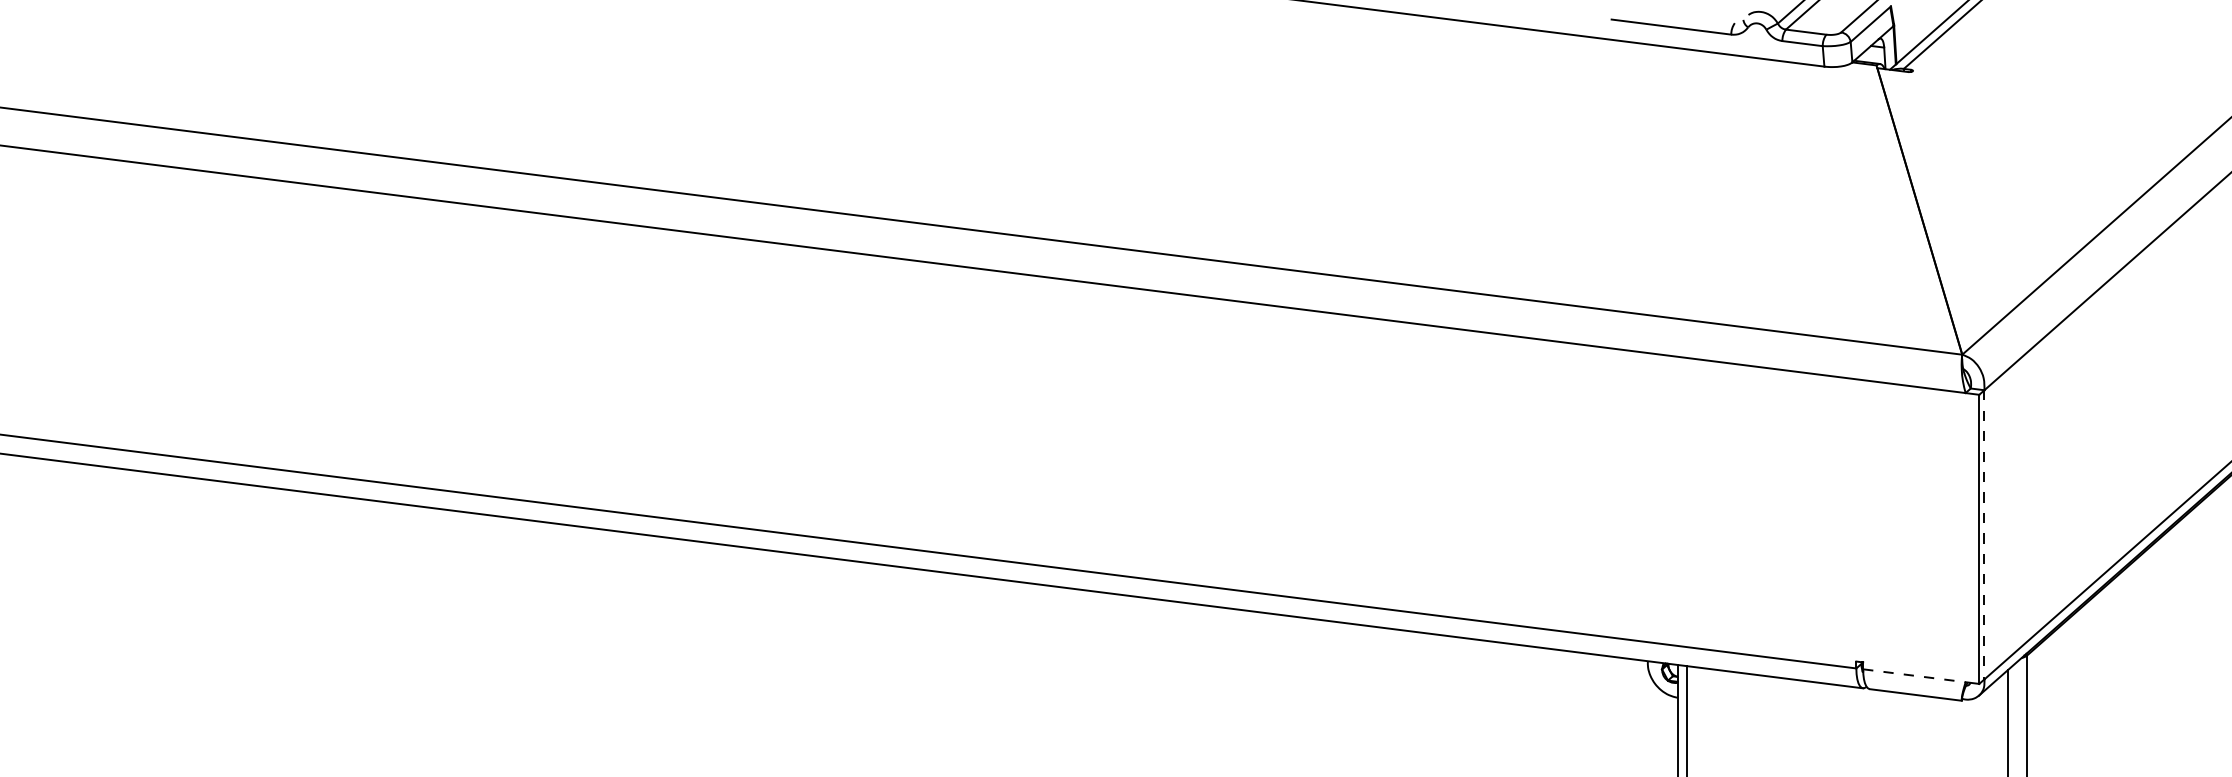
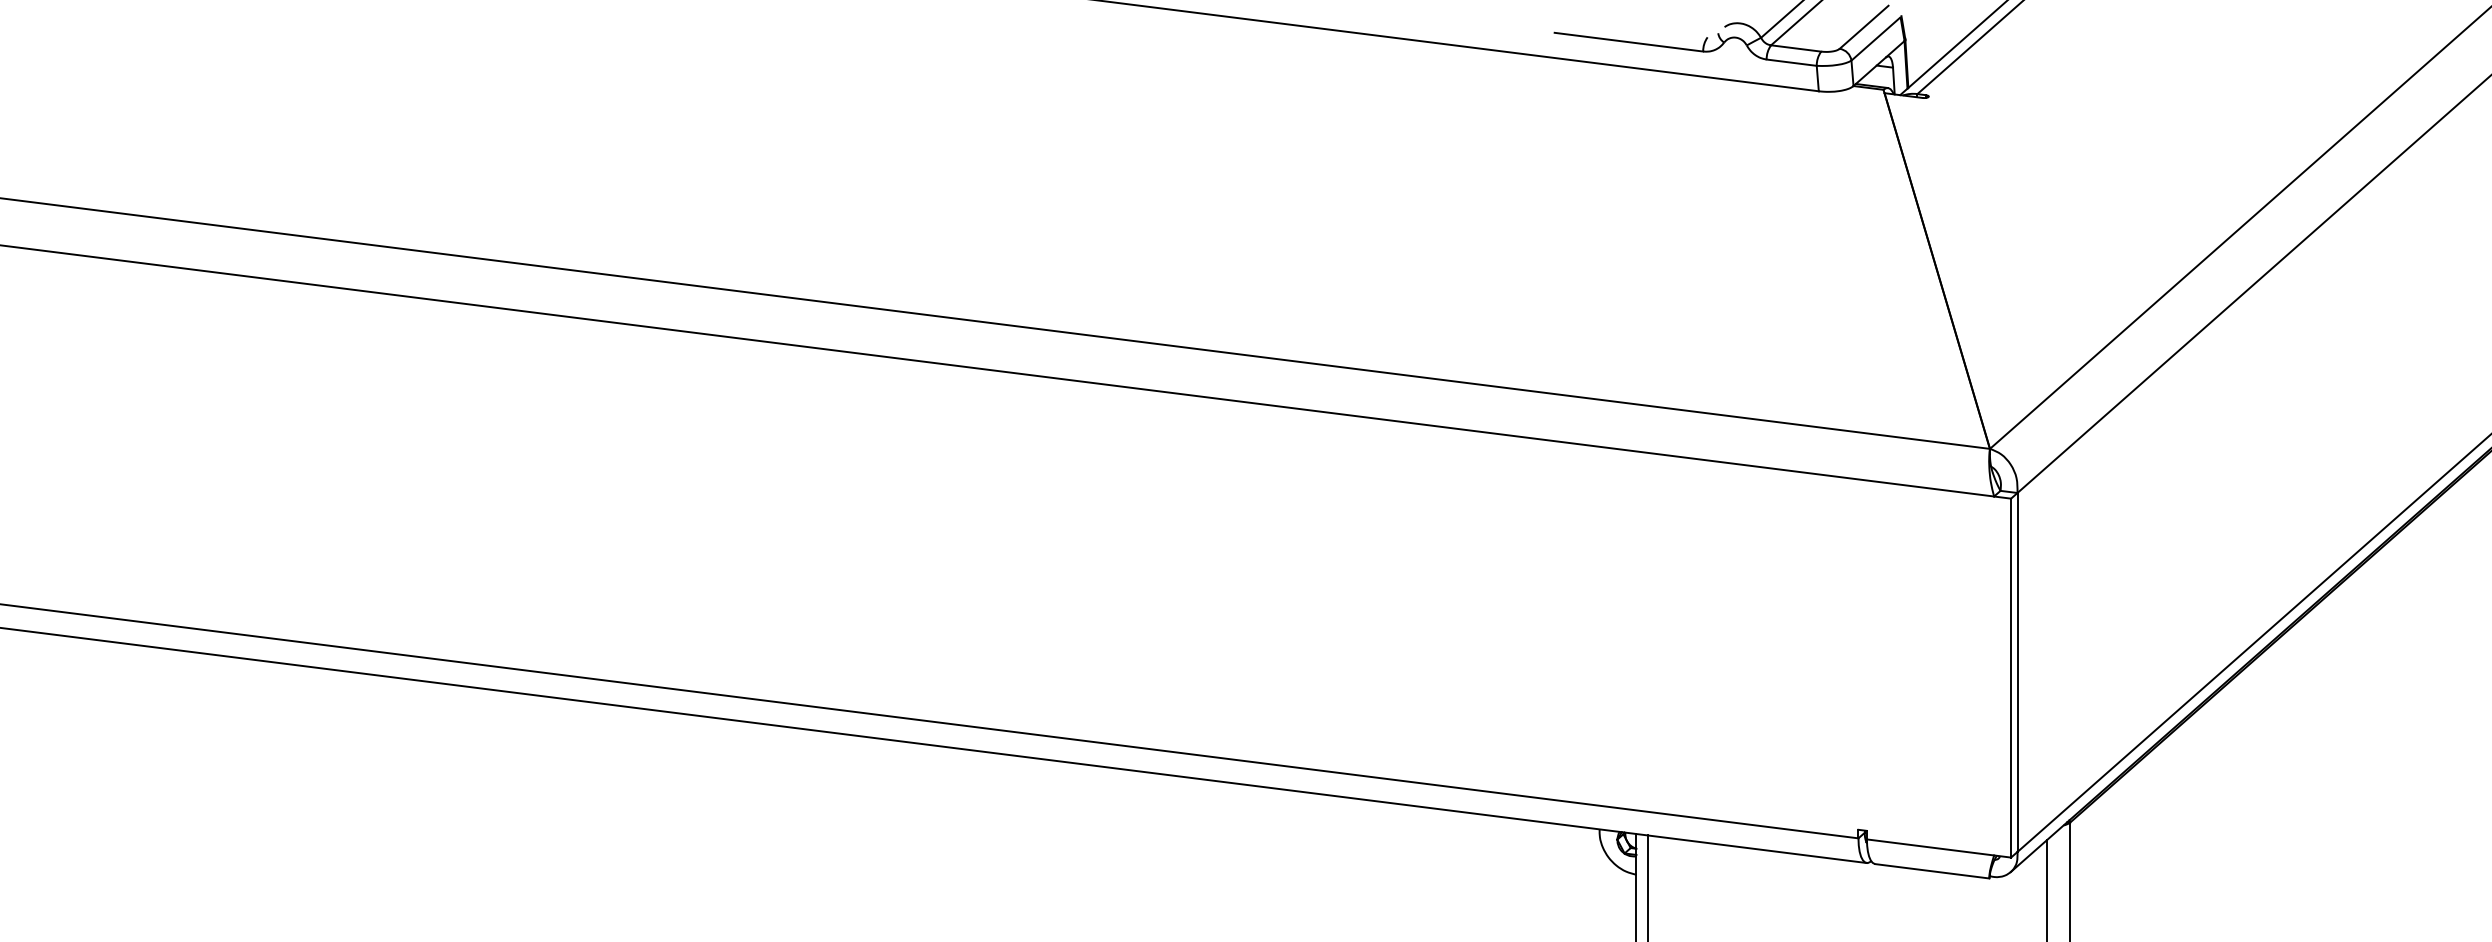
line: (1984, 534) -> (2017, 672), dashed -> solid
line: (1914, 675) -> (1930, 847), dashed -> solid

